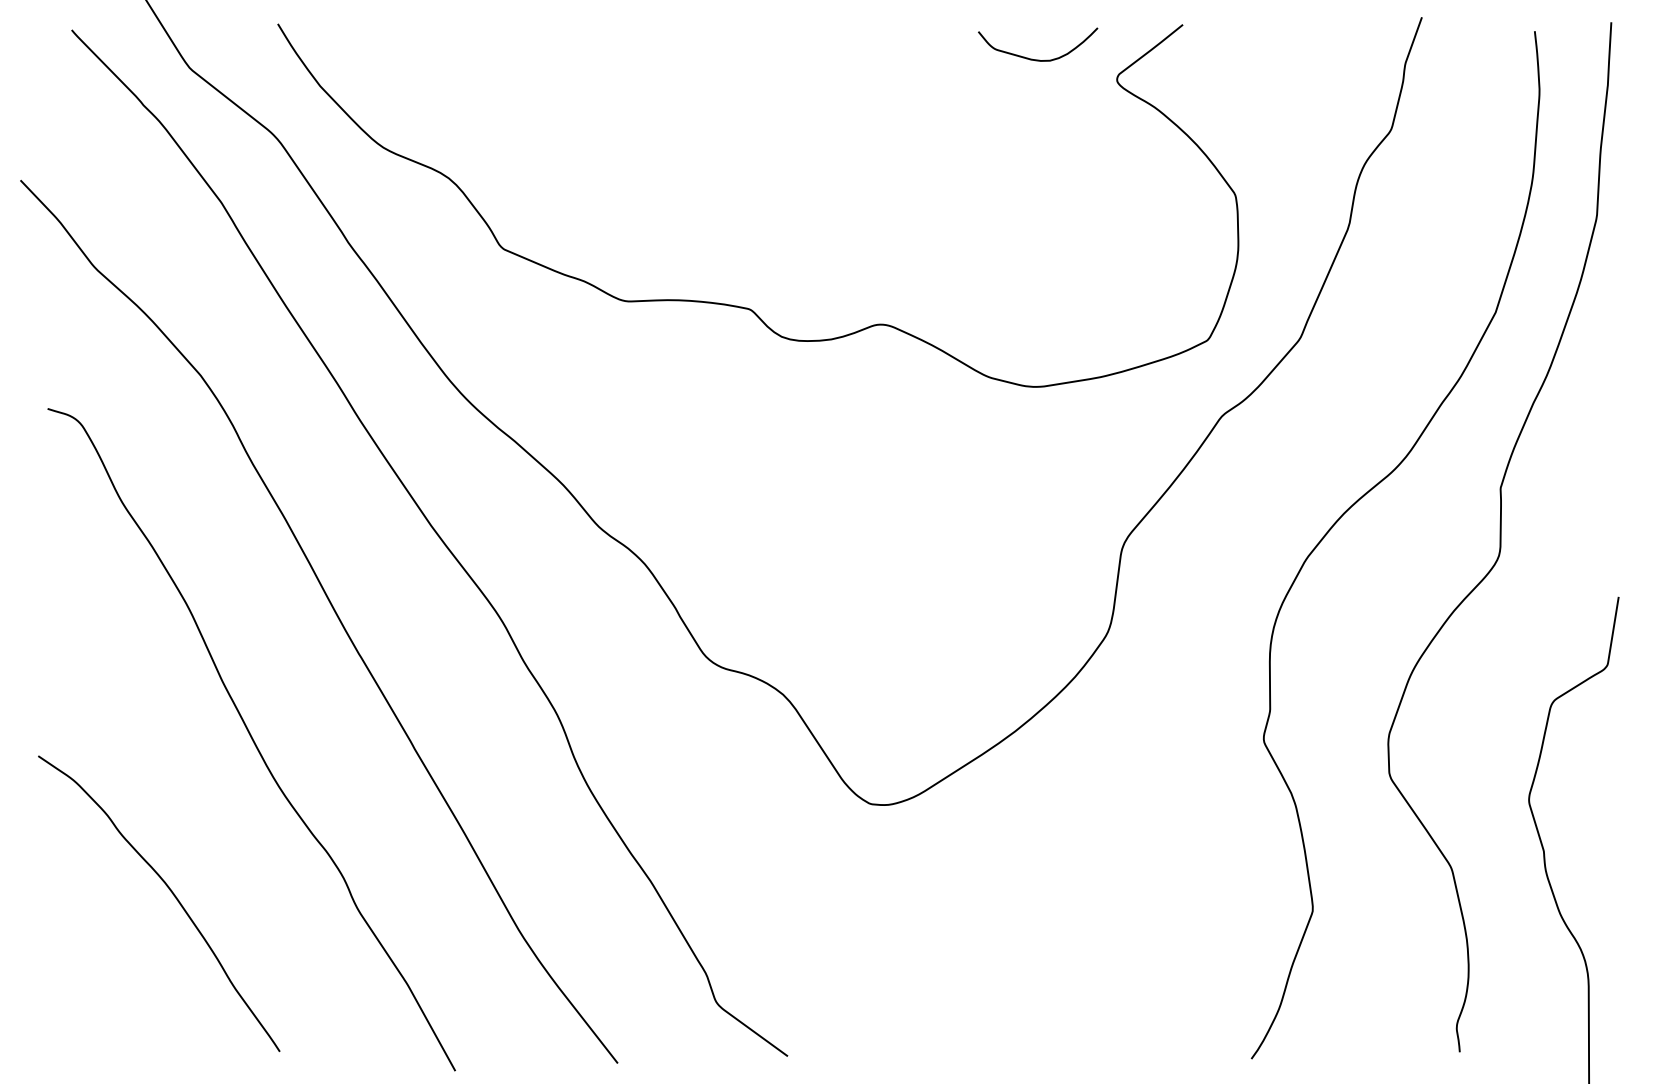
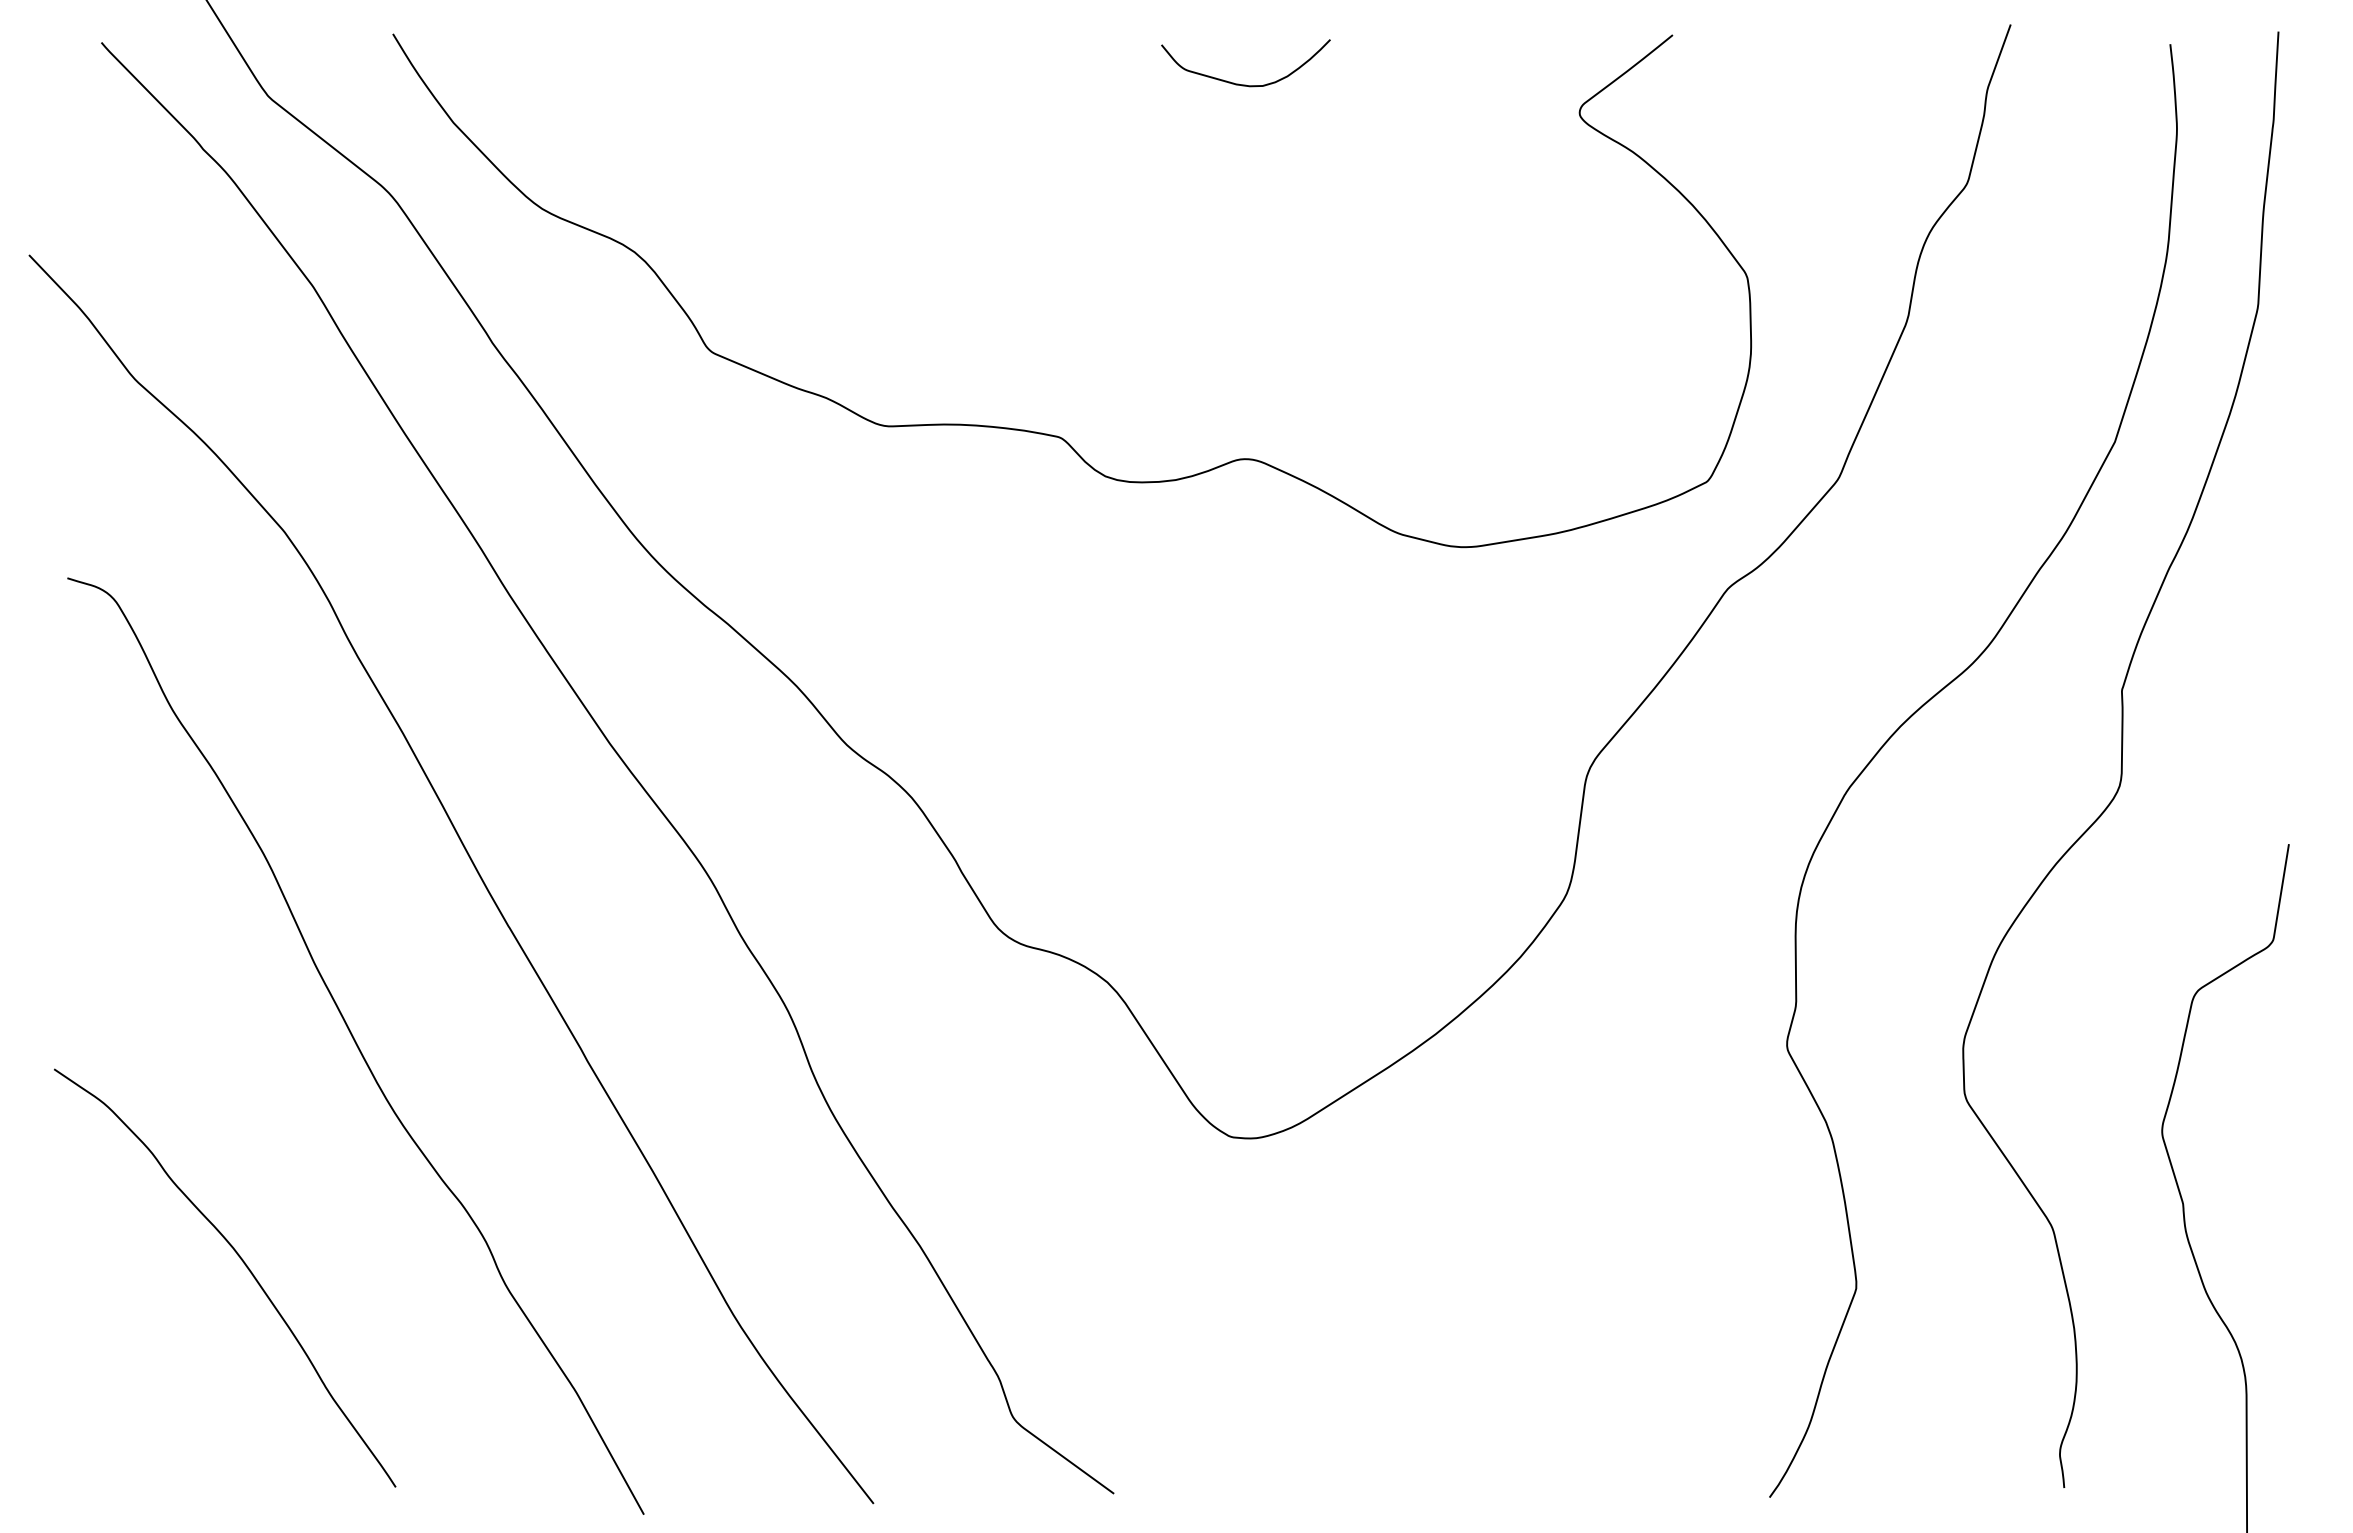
curve: (1037, 59) -> (1245, 84), moved

